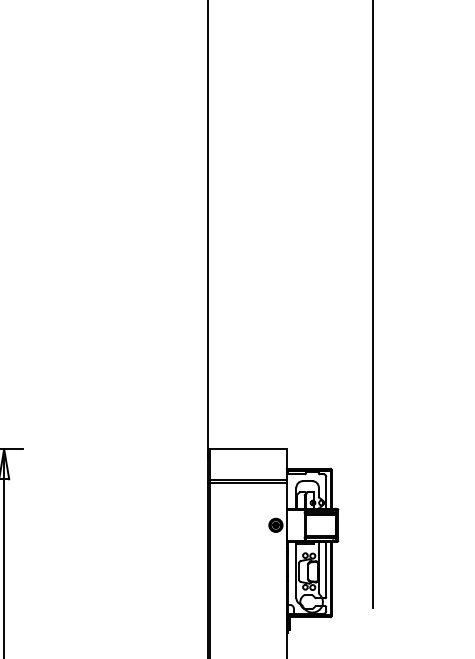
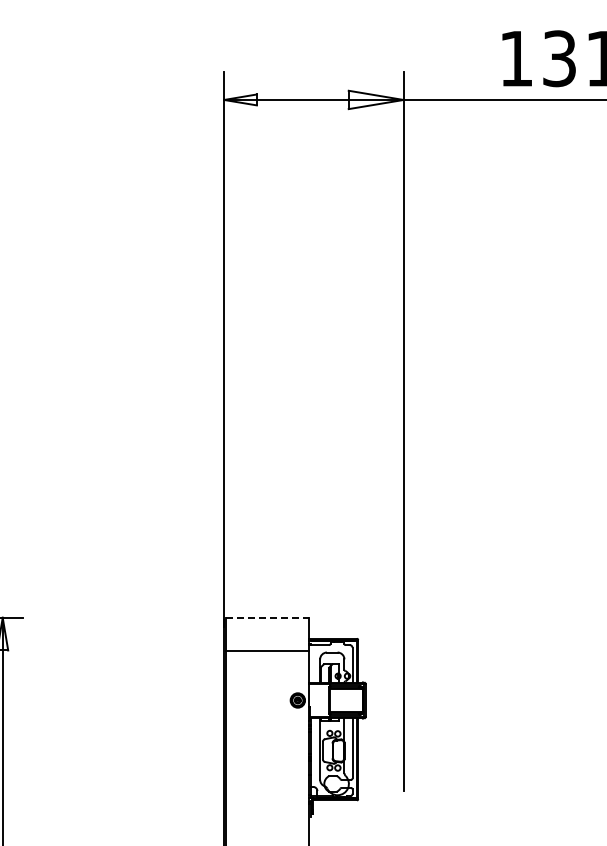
line: (247, 448) -> (267, 617), solid -> dashed
line: (247, 483) -> (266, 654), removed

